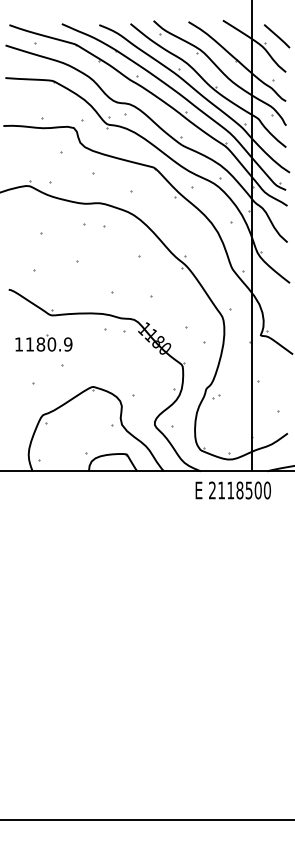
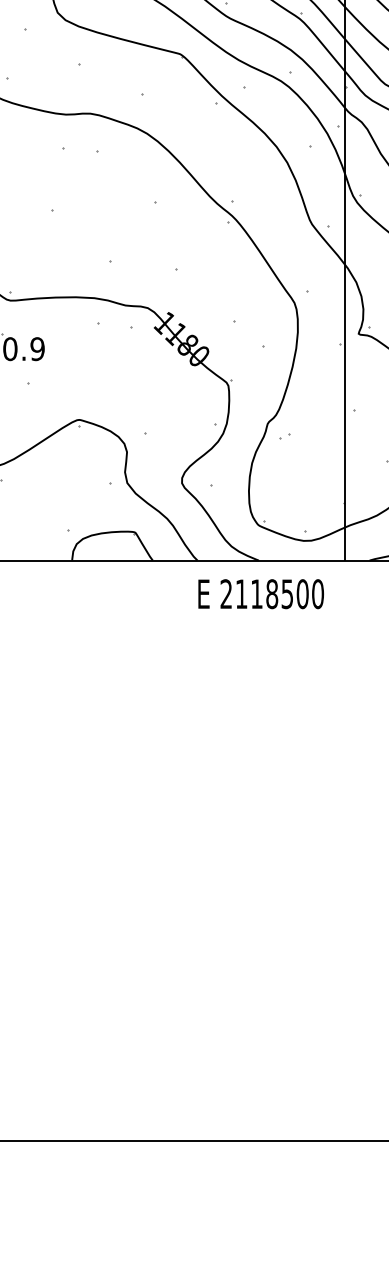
text: (232, 490) -> (259, 594), moved

